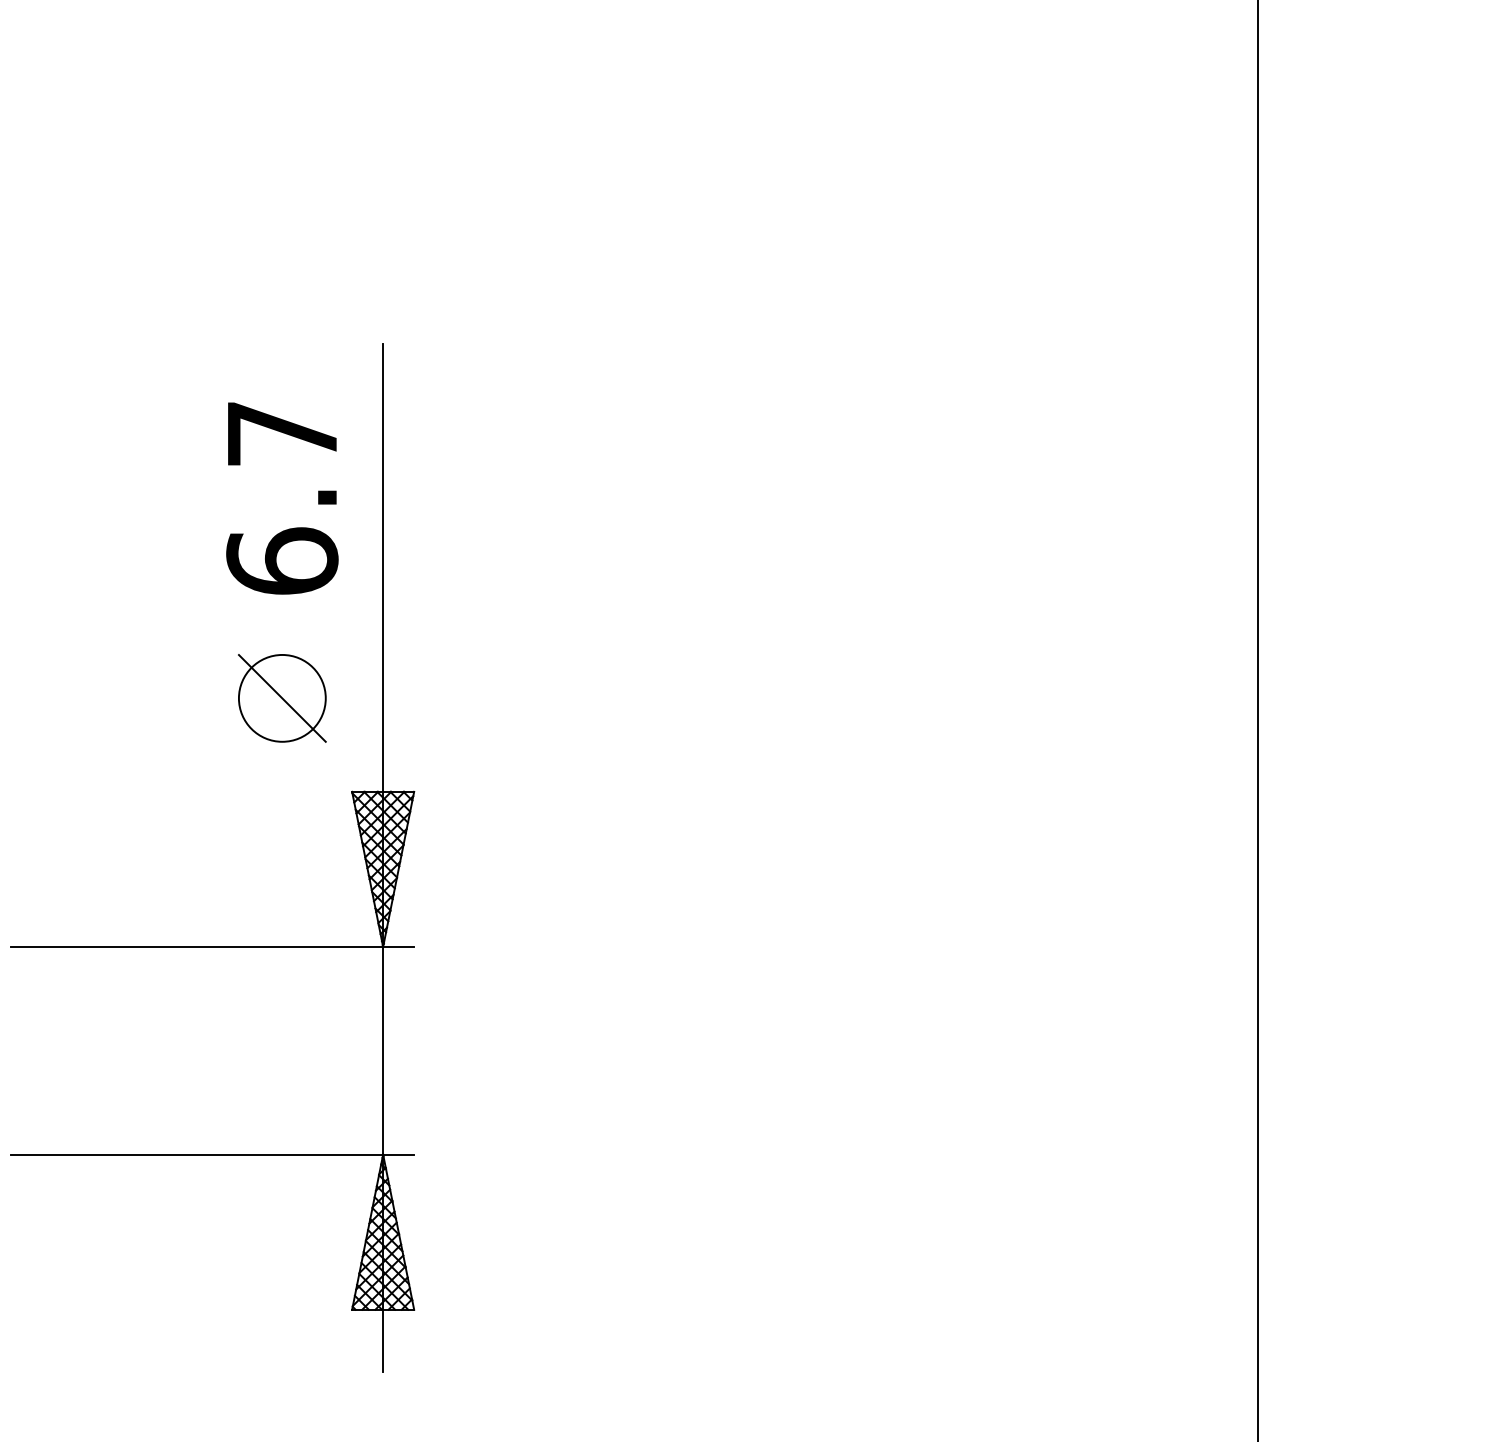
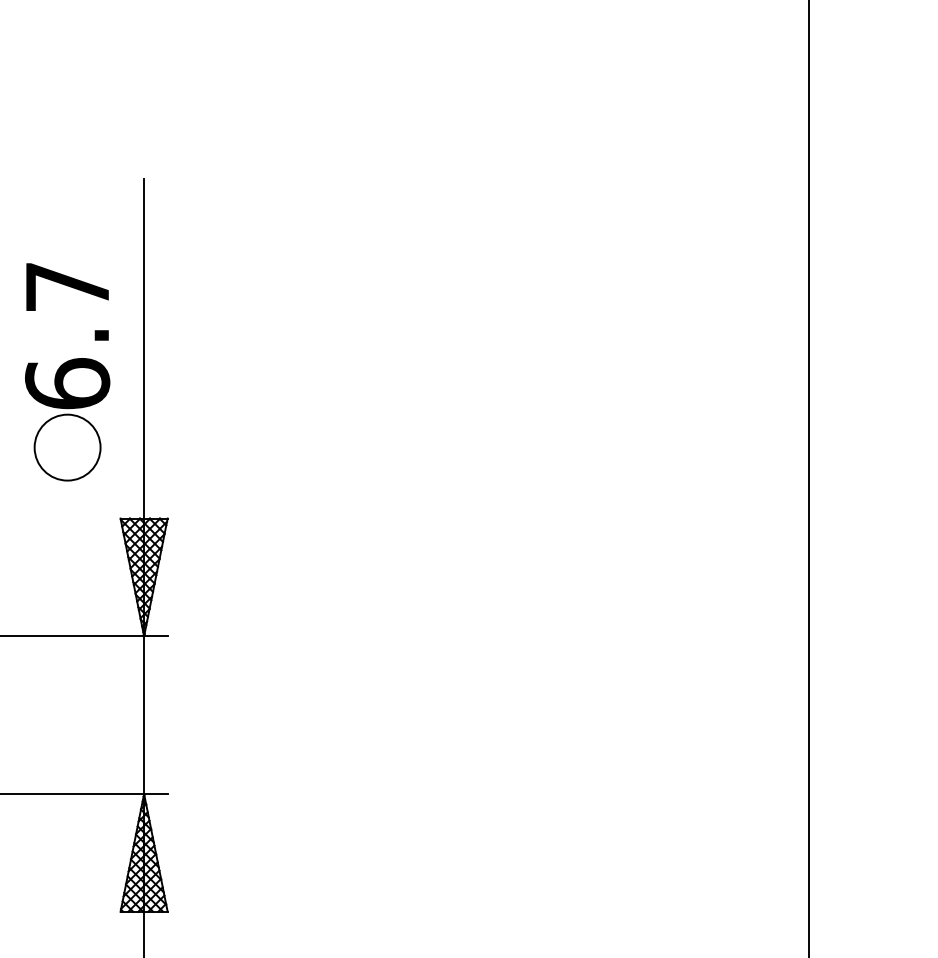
text: (282, 498) -> (67, 336), moved
line: (281, 698) -> (66, 447), removed

